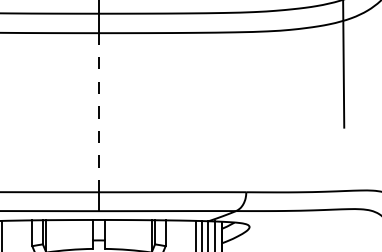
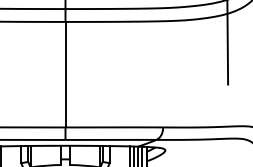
line: (98, 112) -> (65, 74), dashed -> solid

